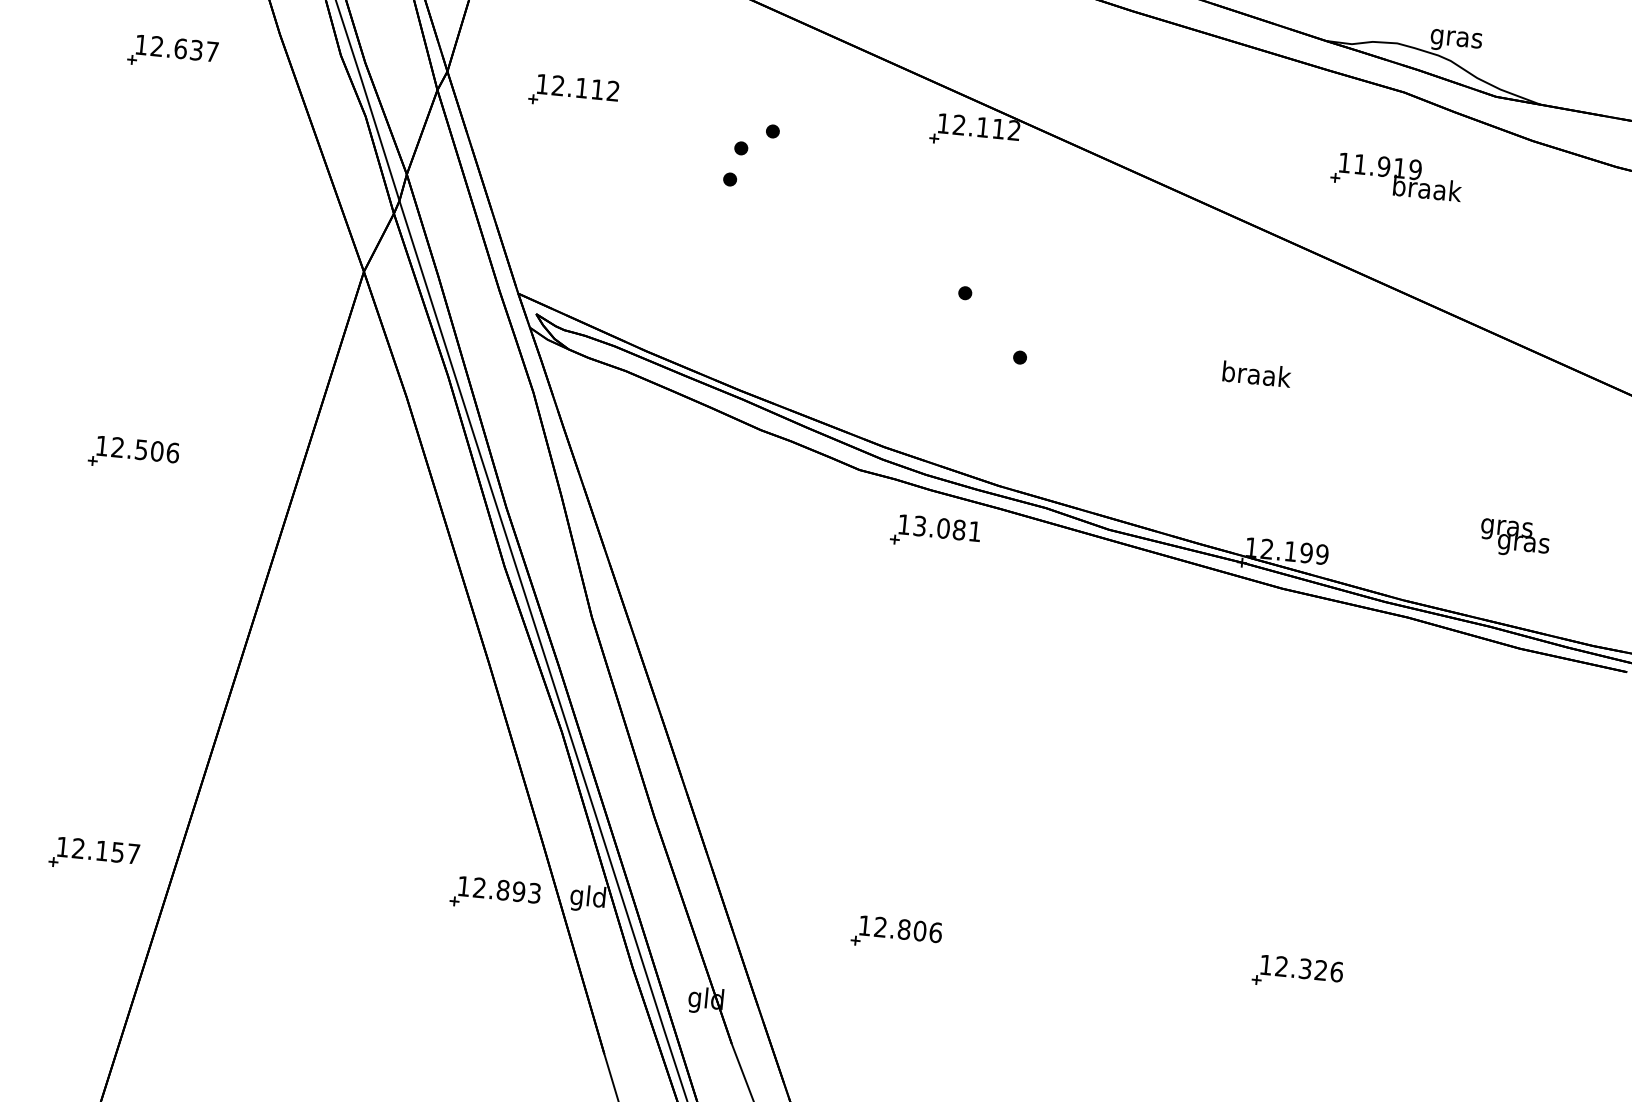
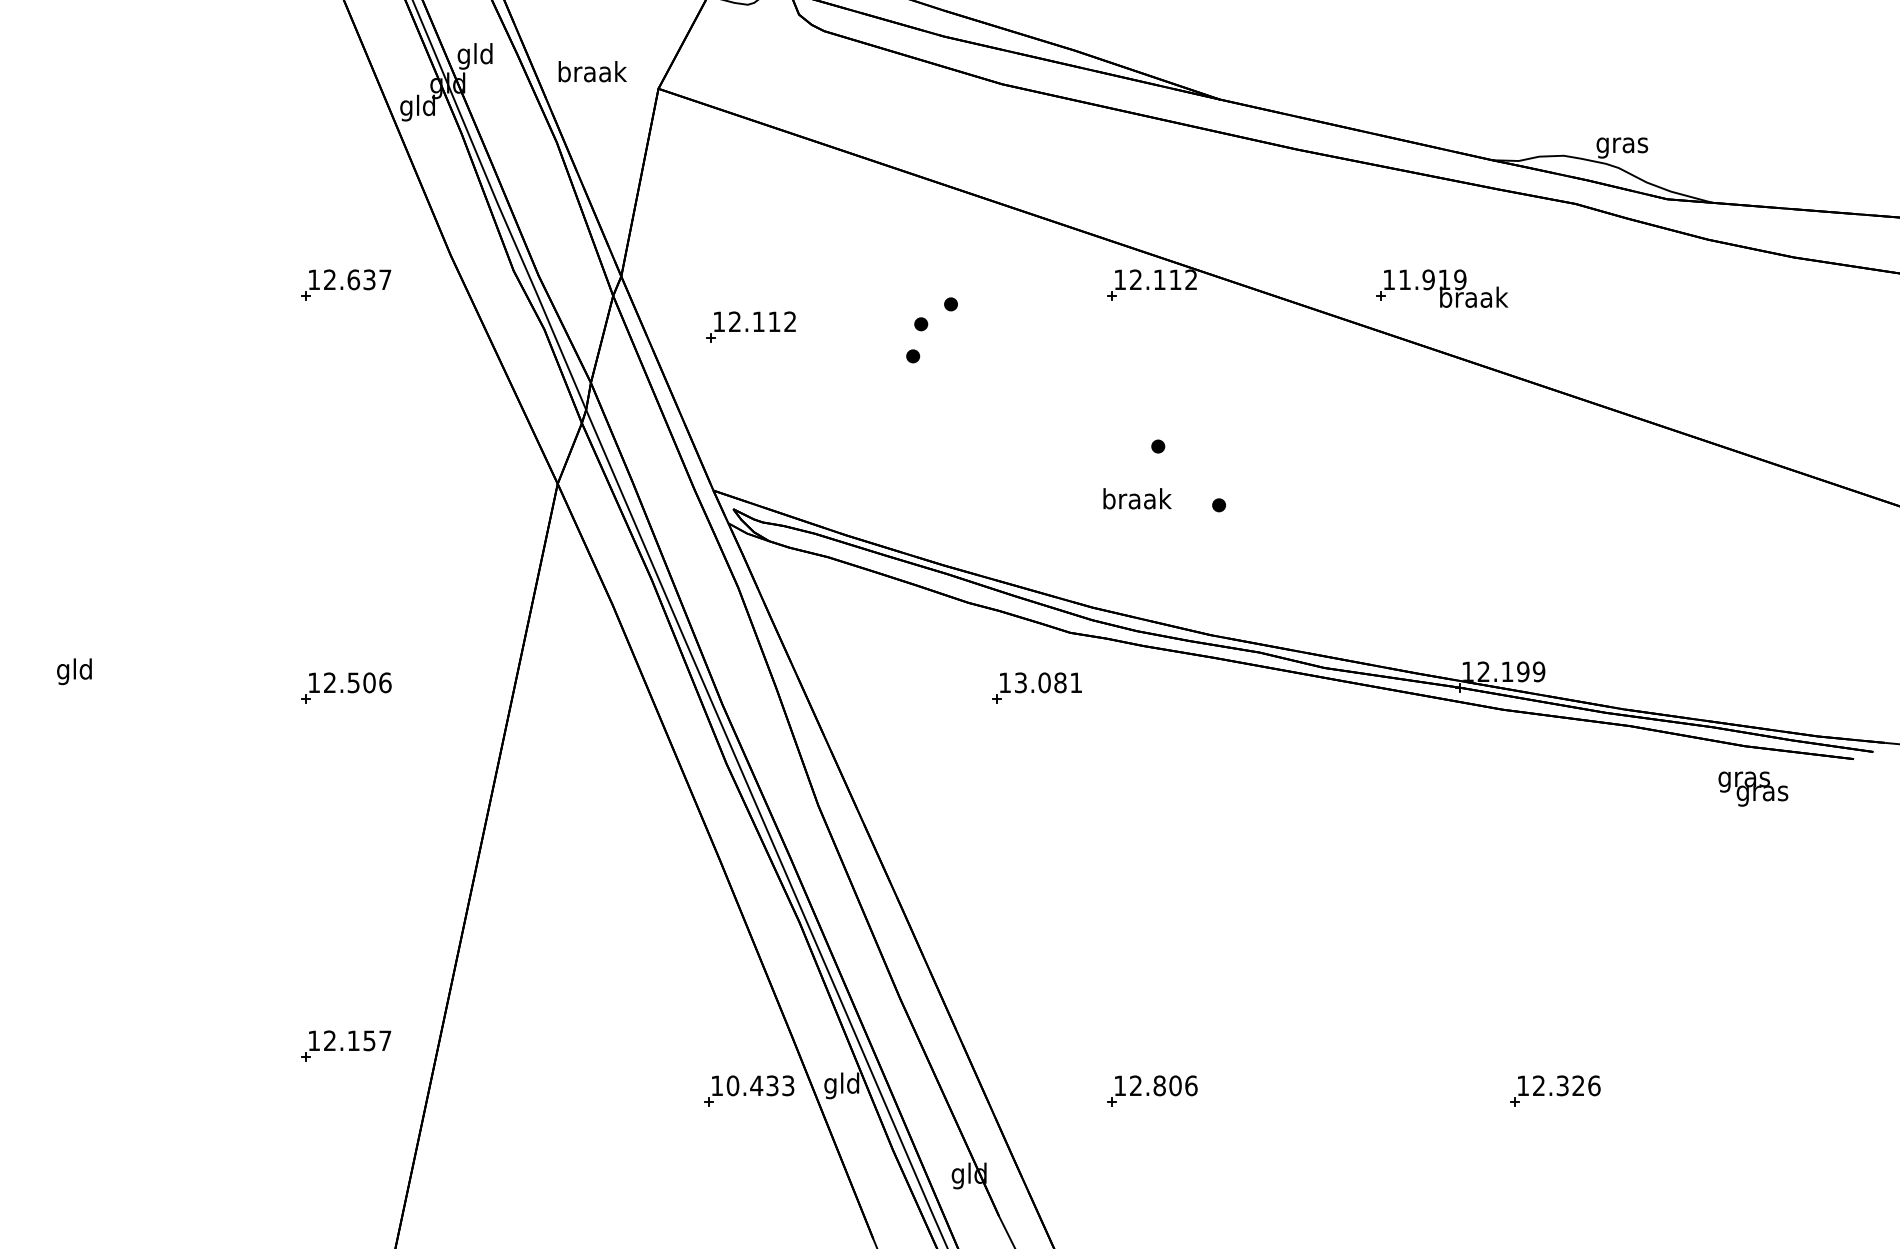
part: (573, 91) -> (750, 326), moved
part: (1396, 176) -> (1442, 288), moved
text: (1257, 374) -> (1137, 498), moved
part: (935, 532) -> (1036, 687), moved
text: (1515, 537) -> (1753, 788), moved
part: (94, 854) -> (346, 1045), moved
text: (499, 889) -> (752, 1085), 12.893 -> 10.433

